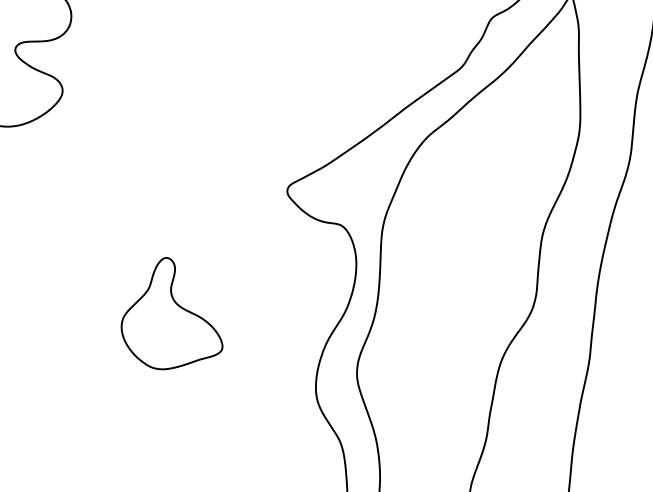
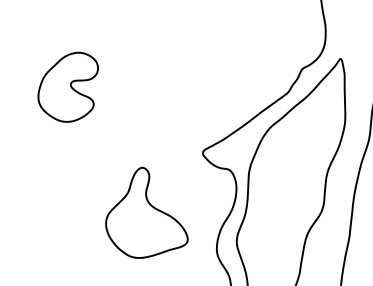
part: (171, 313) -> (146, 212), size x1.67

